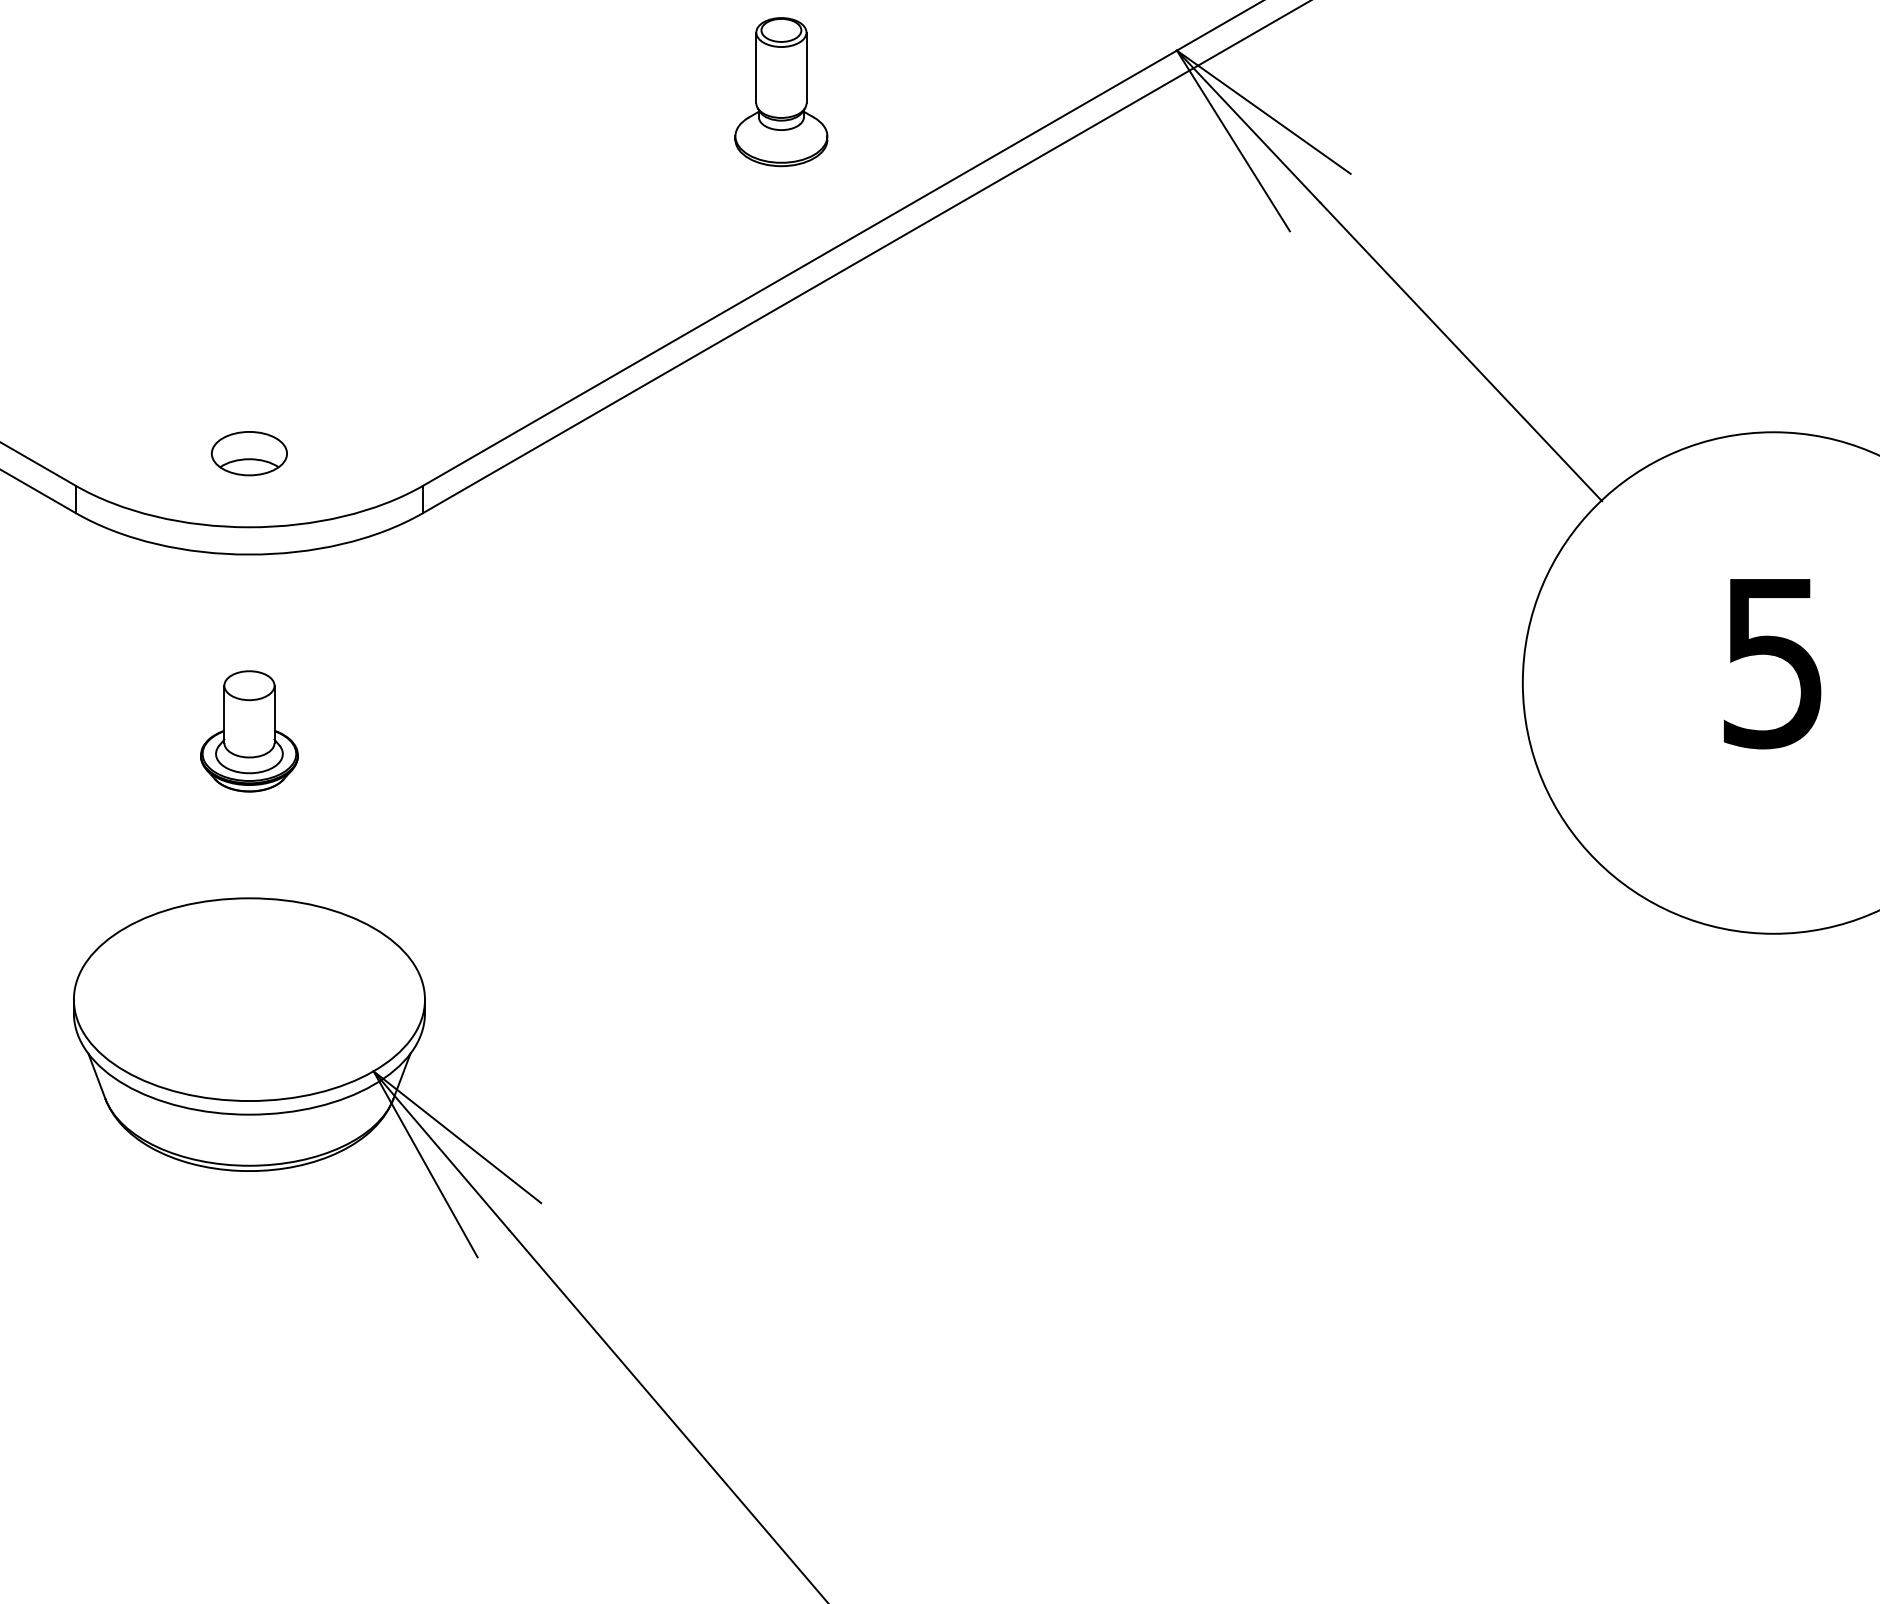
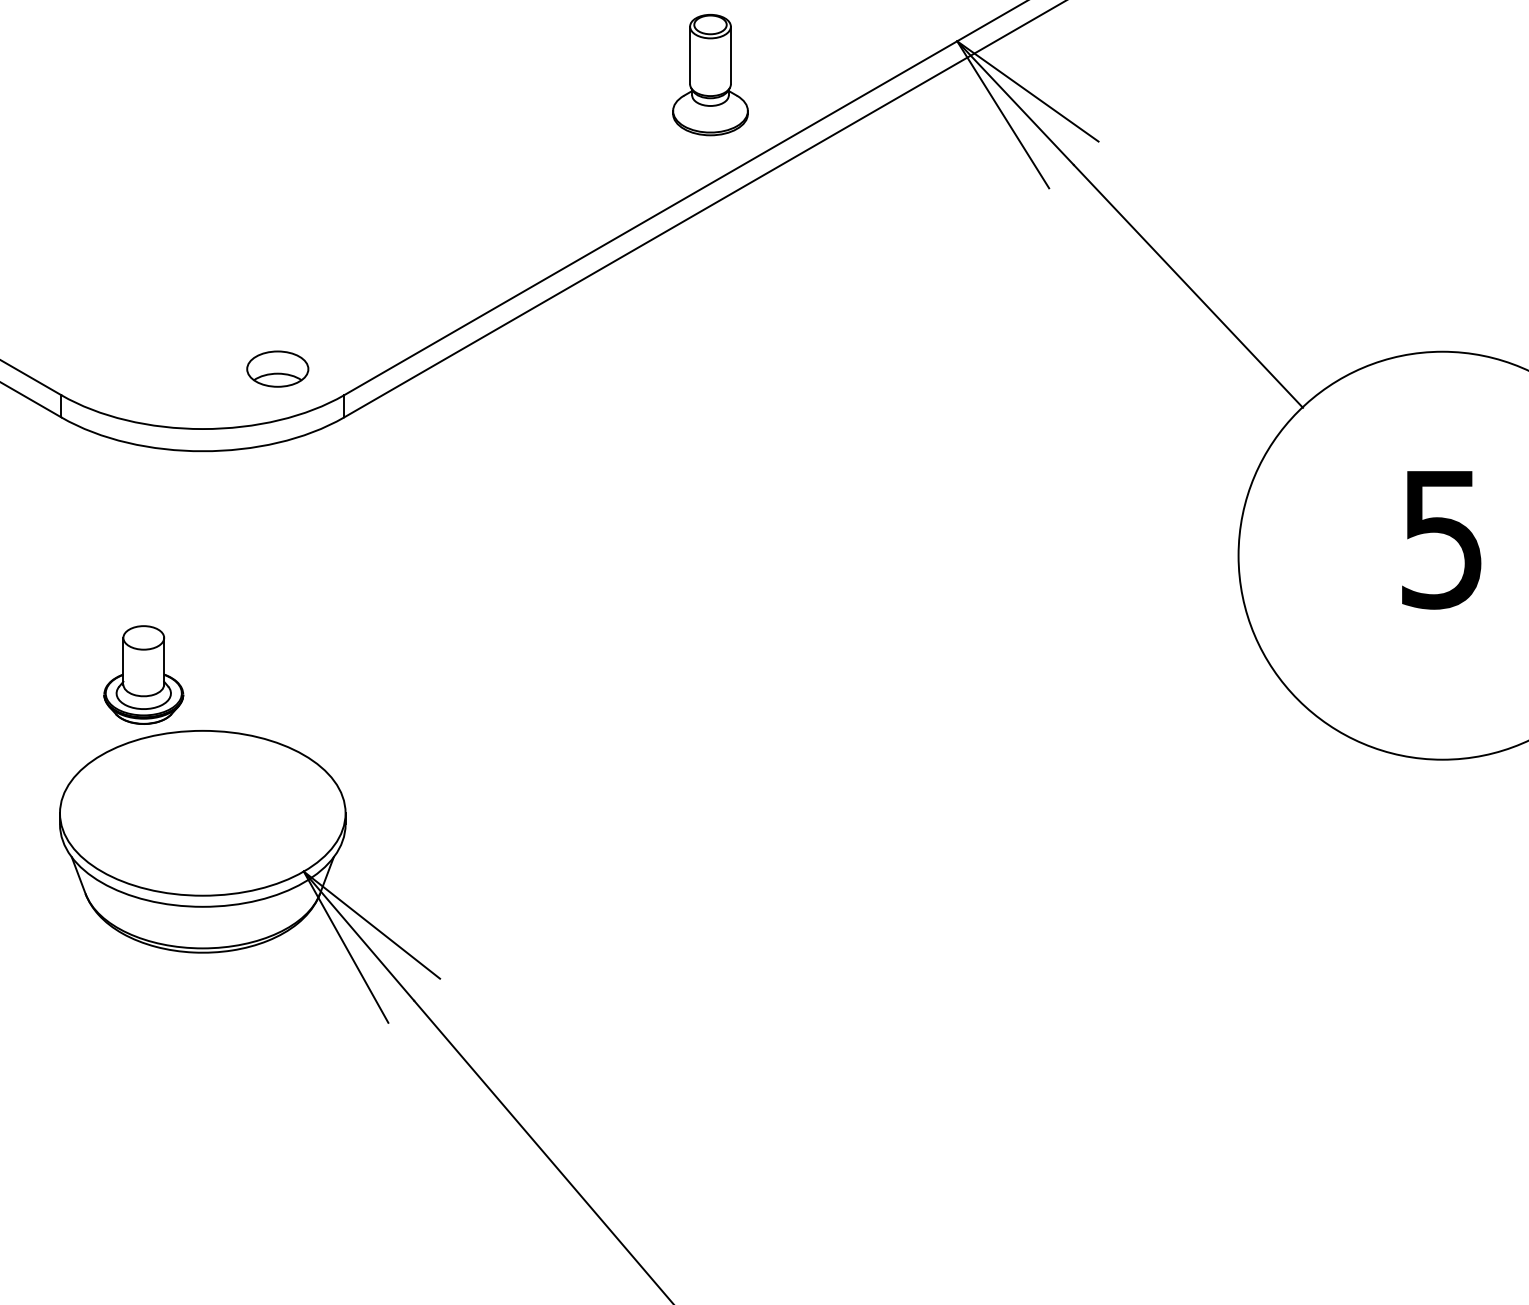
part: (781, 92) -> (710, 75), moved
part: (249, 452) -> (277, 368), moved
part: (249, 730) -> (143, 674), moved

